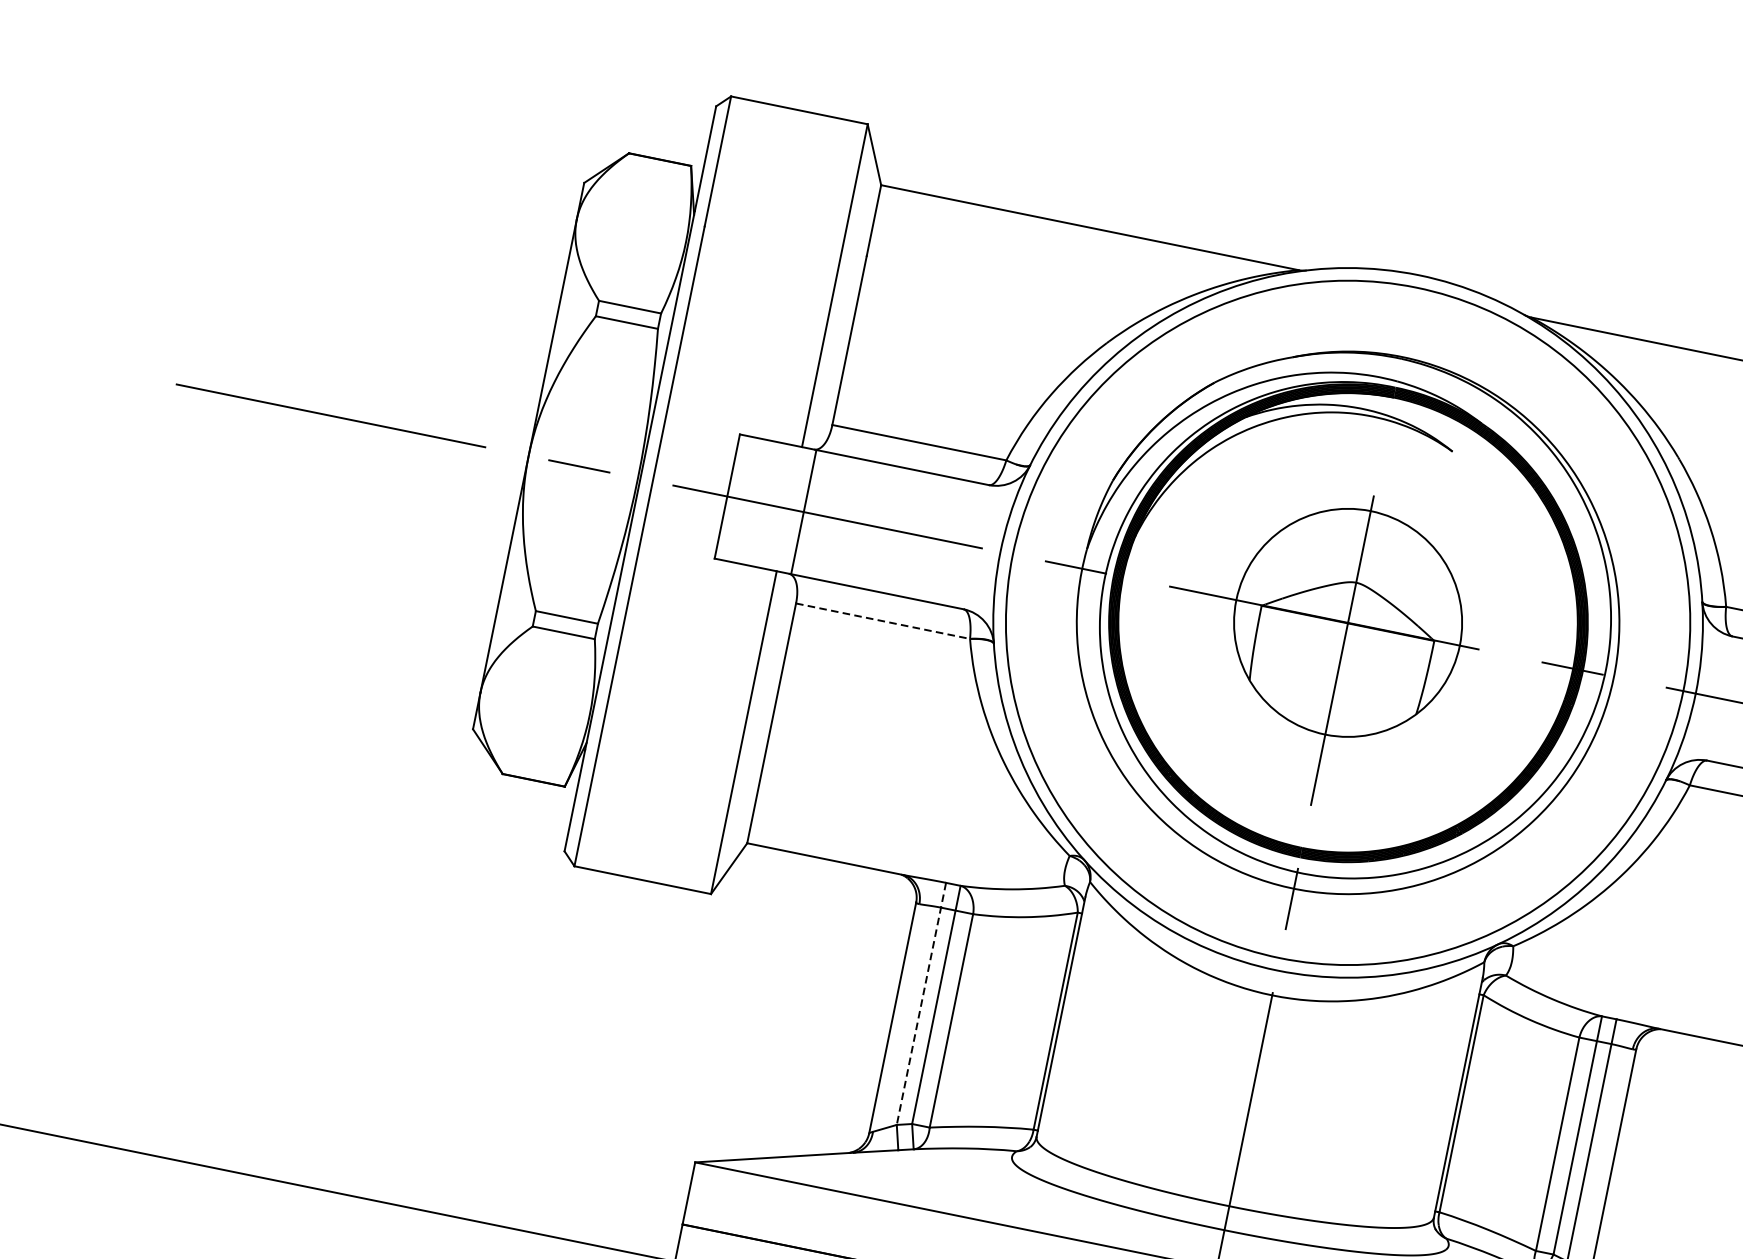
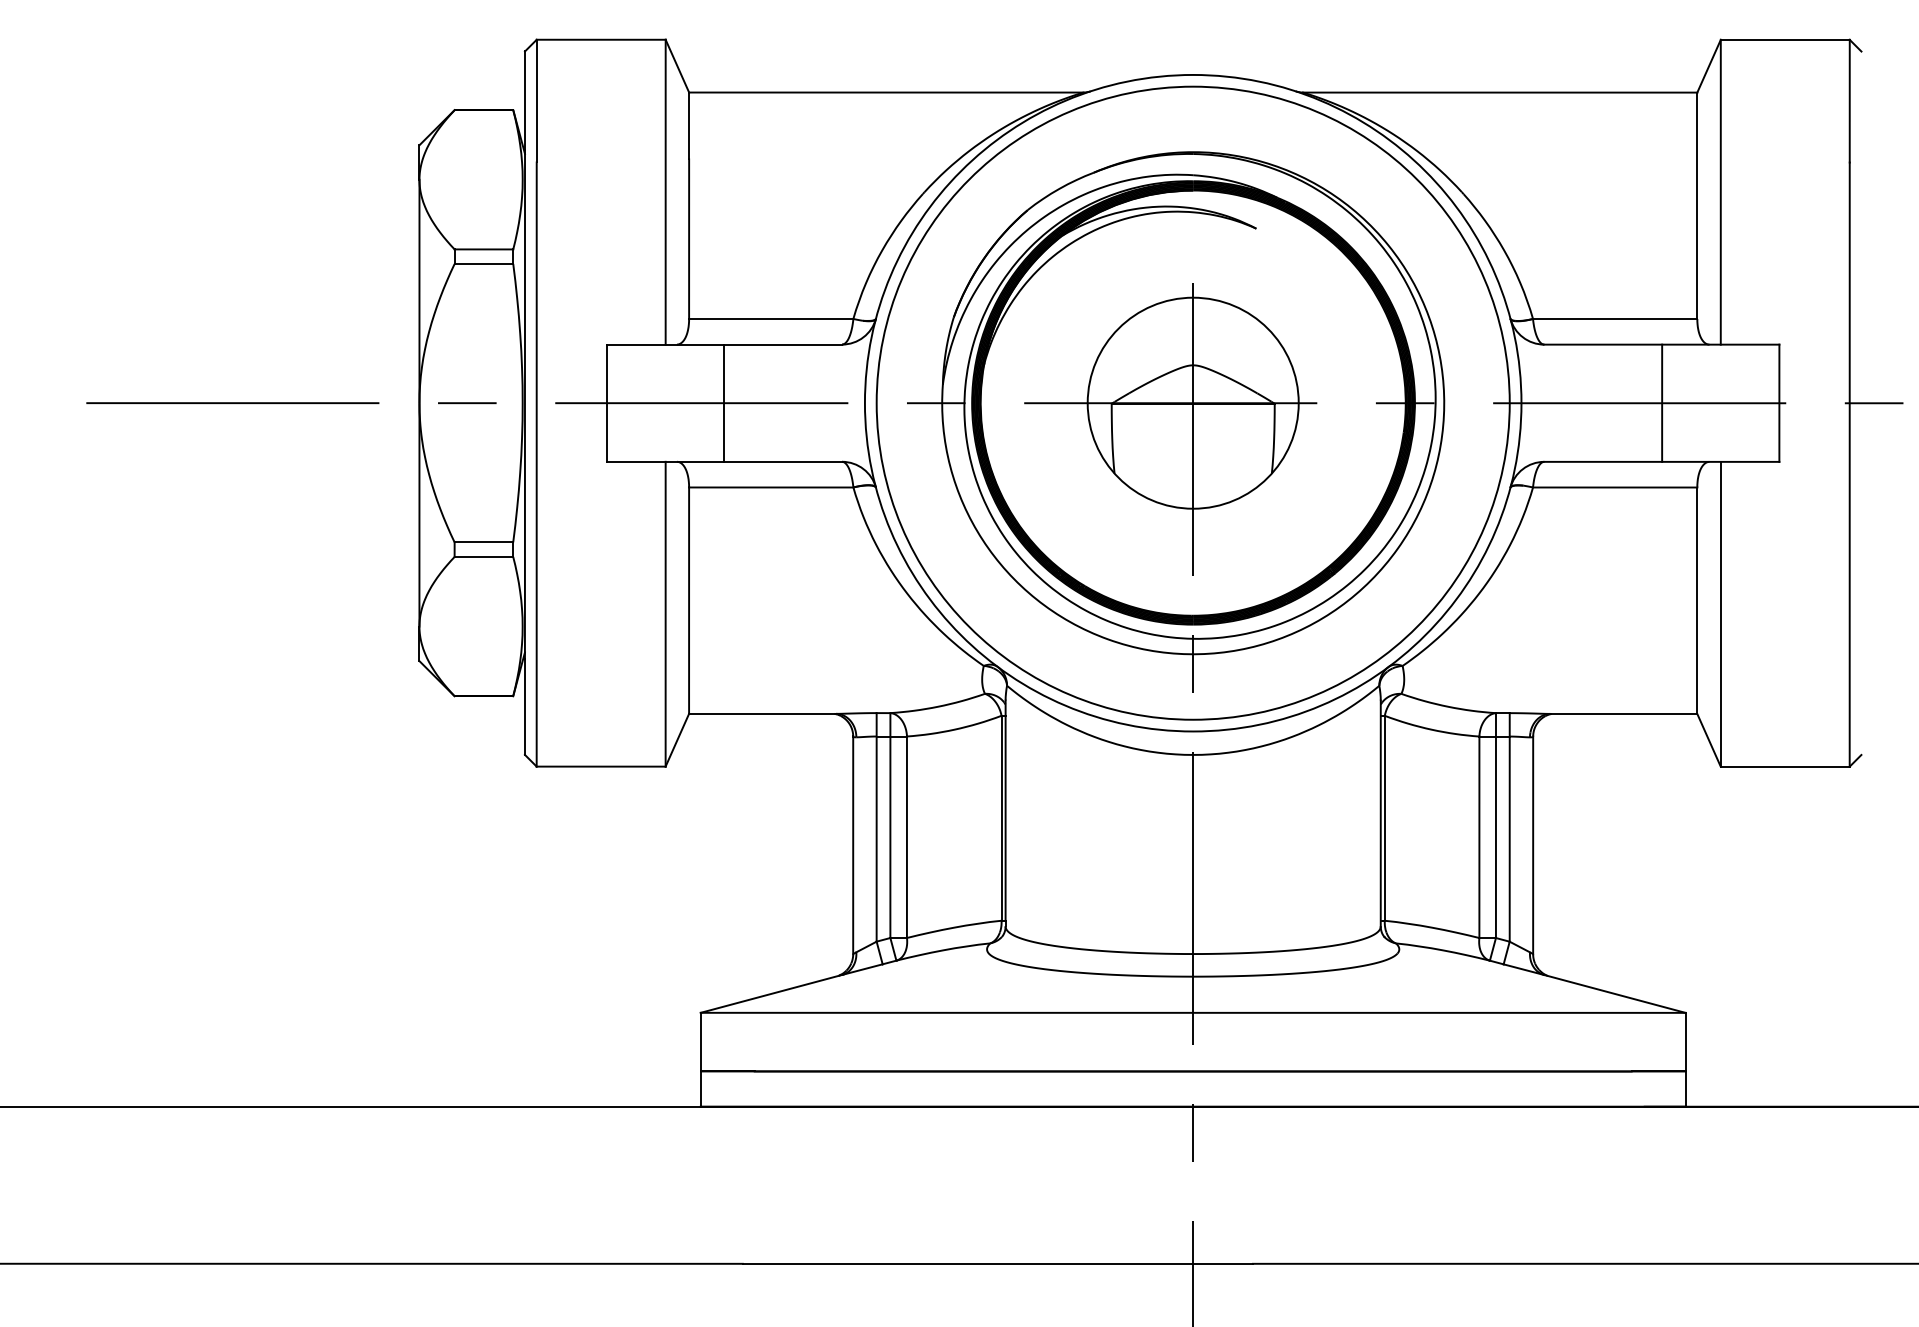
line: (804, 511) -> (724, 402), moved
line: (883, 621) -> (771, 487), dashed -> solid
line: (921, 1003) -> (876, 827), dashed -> solid

